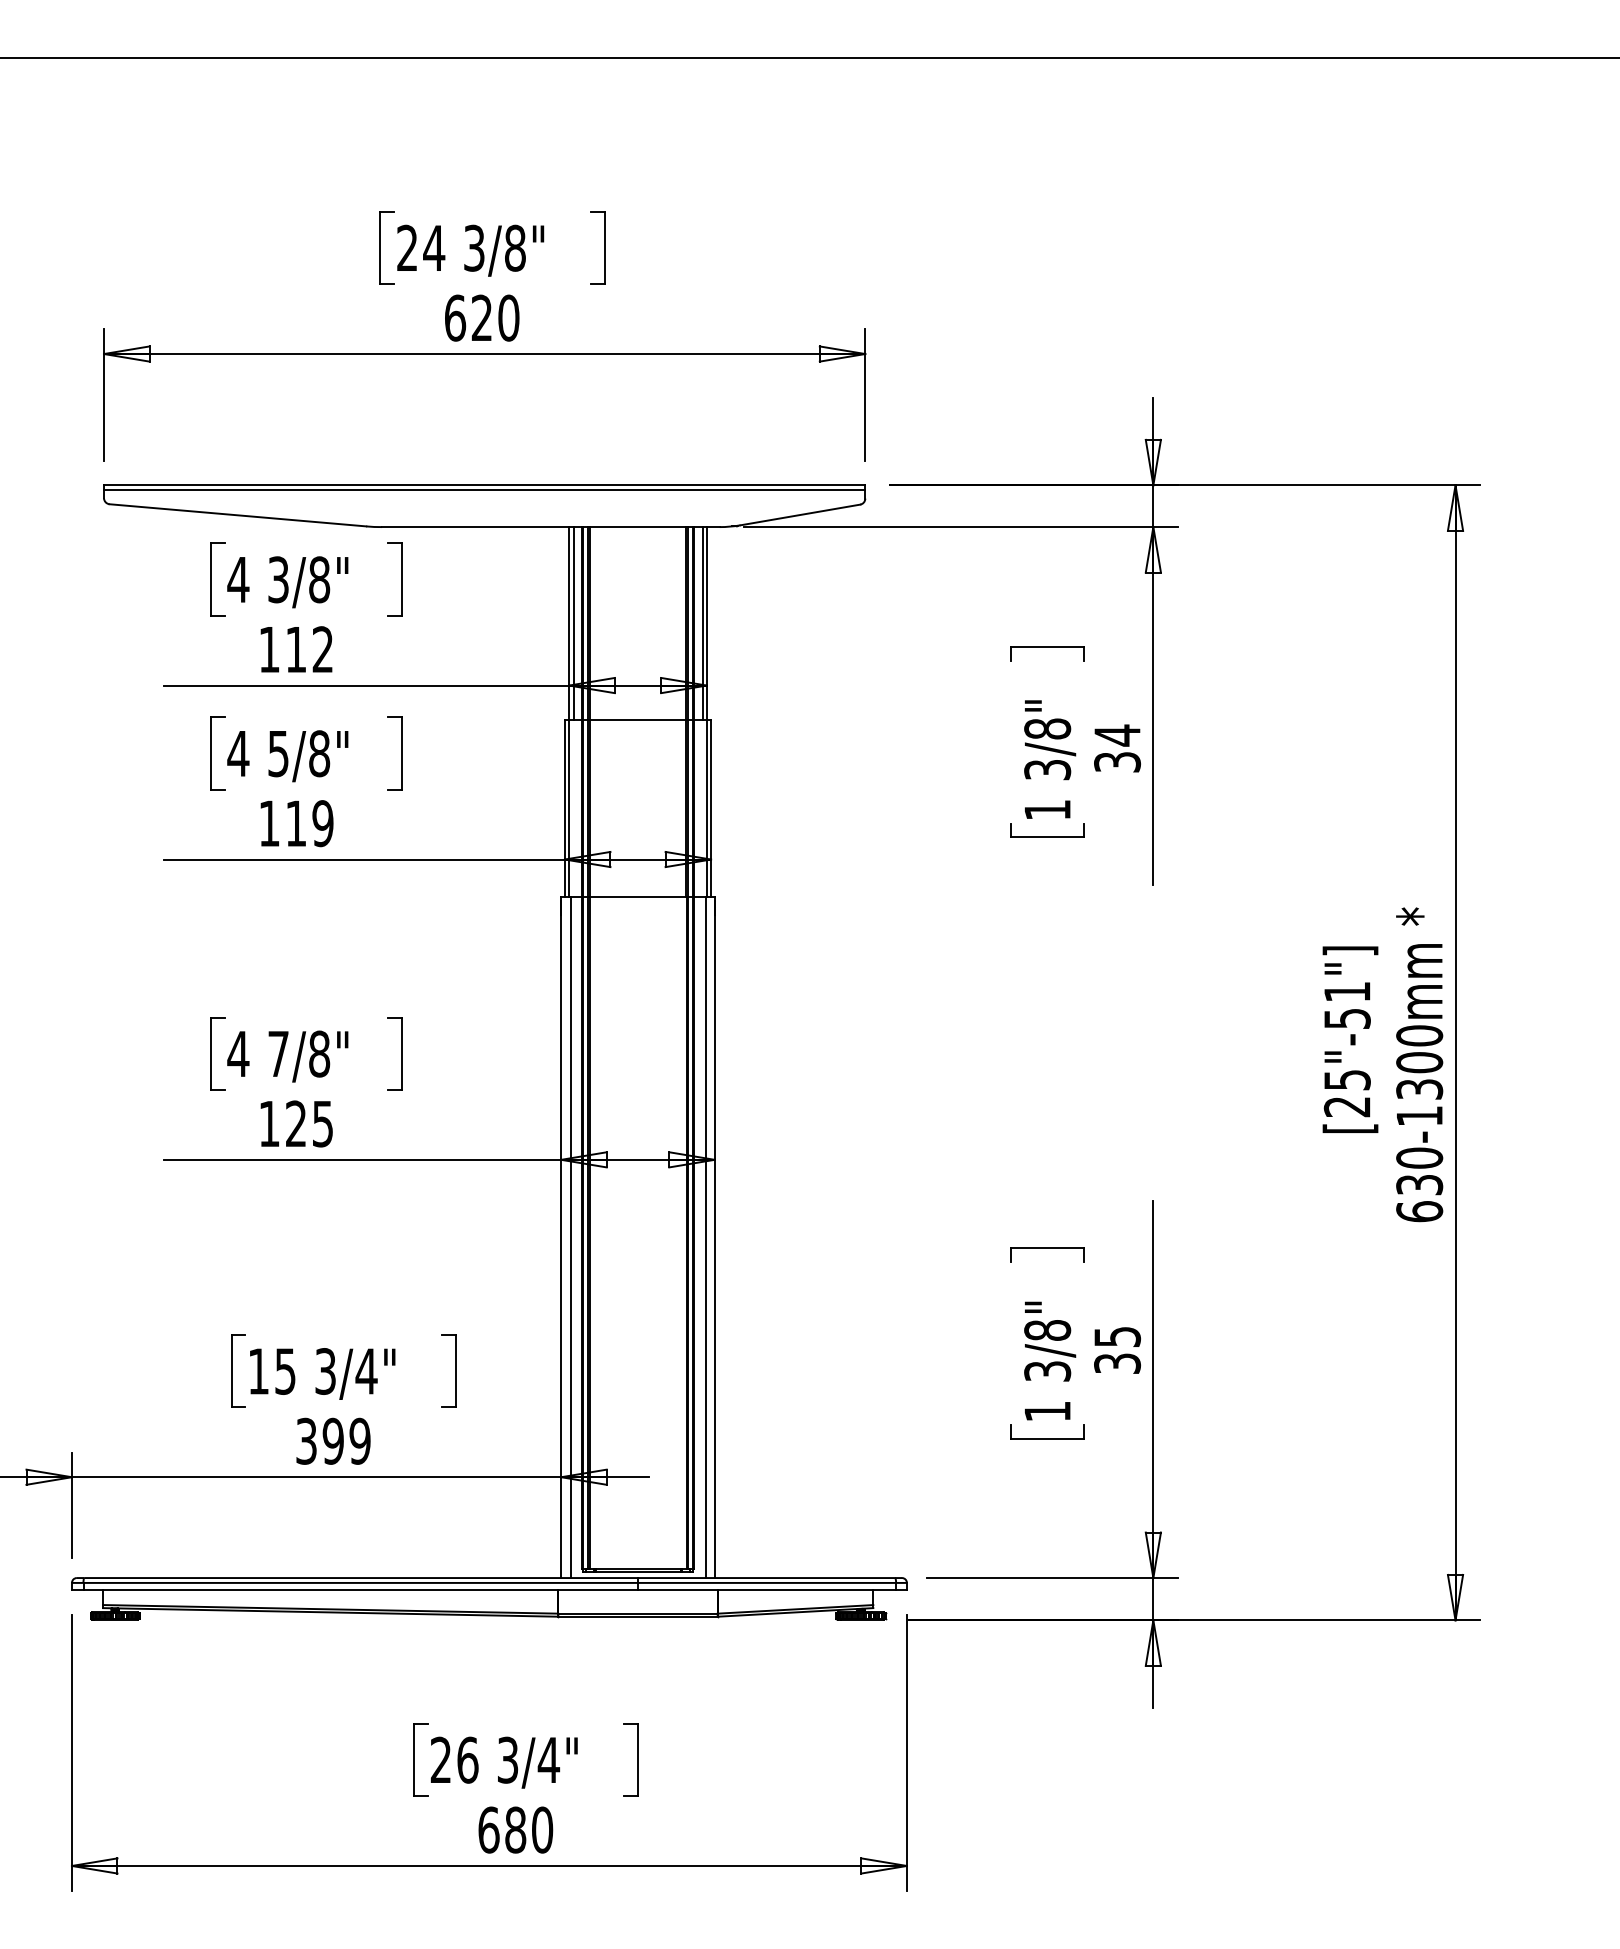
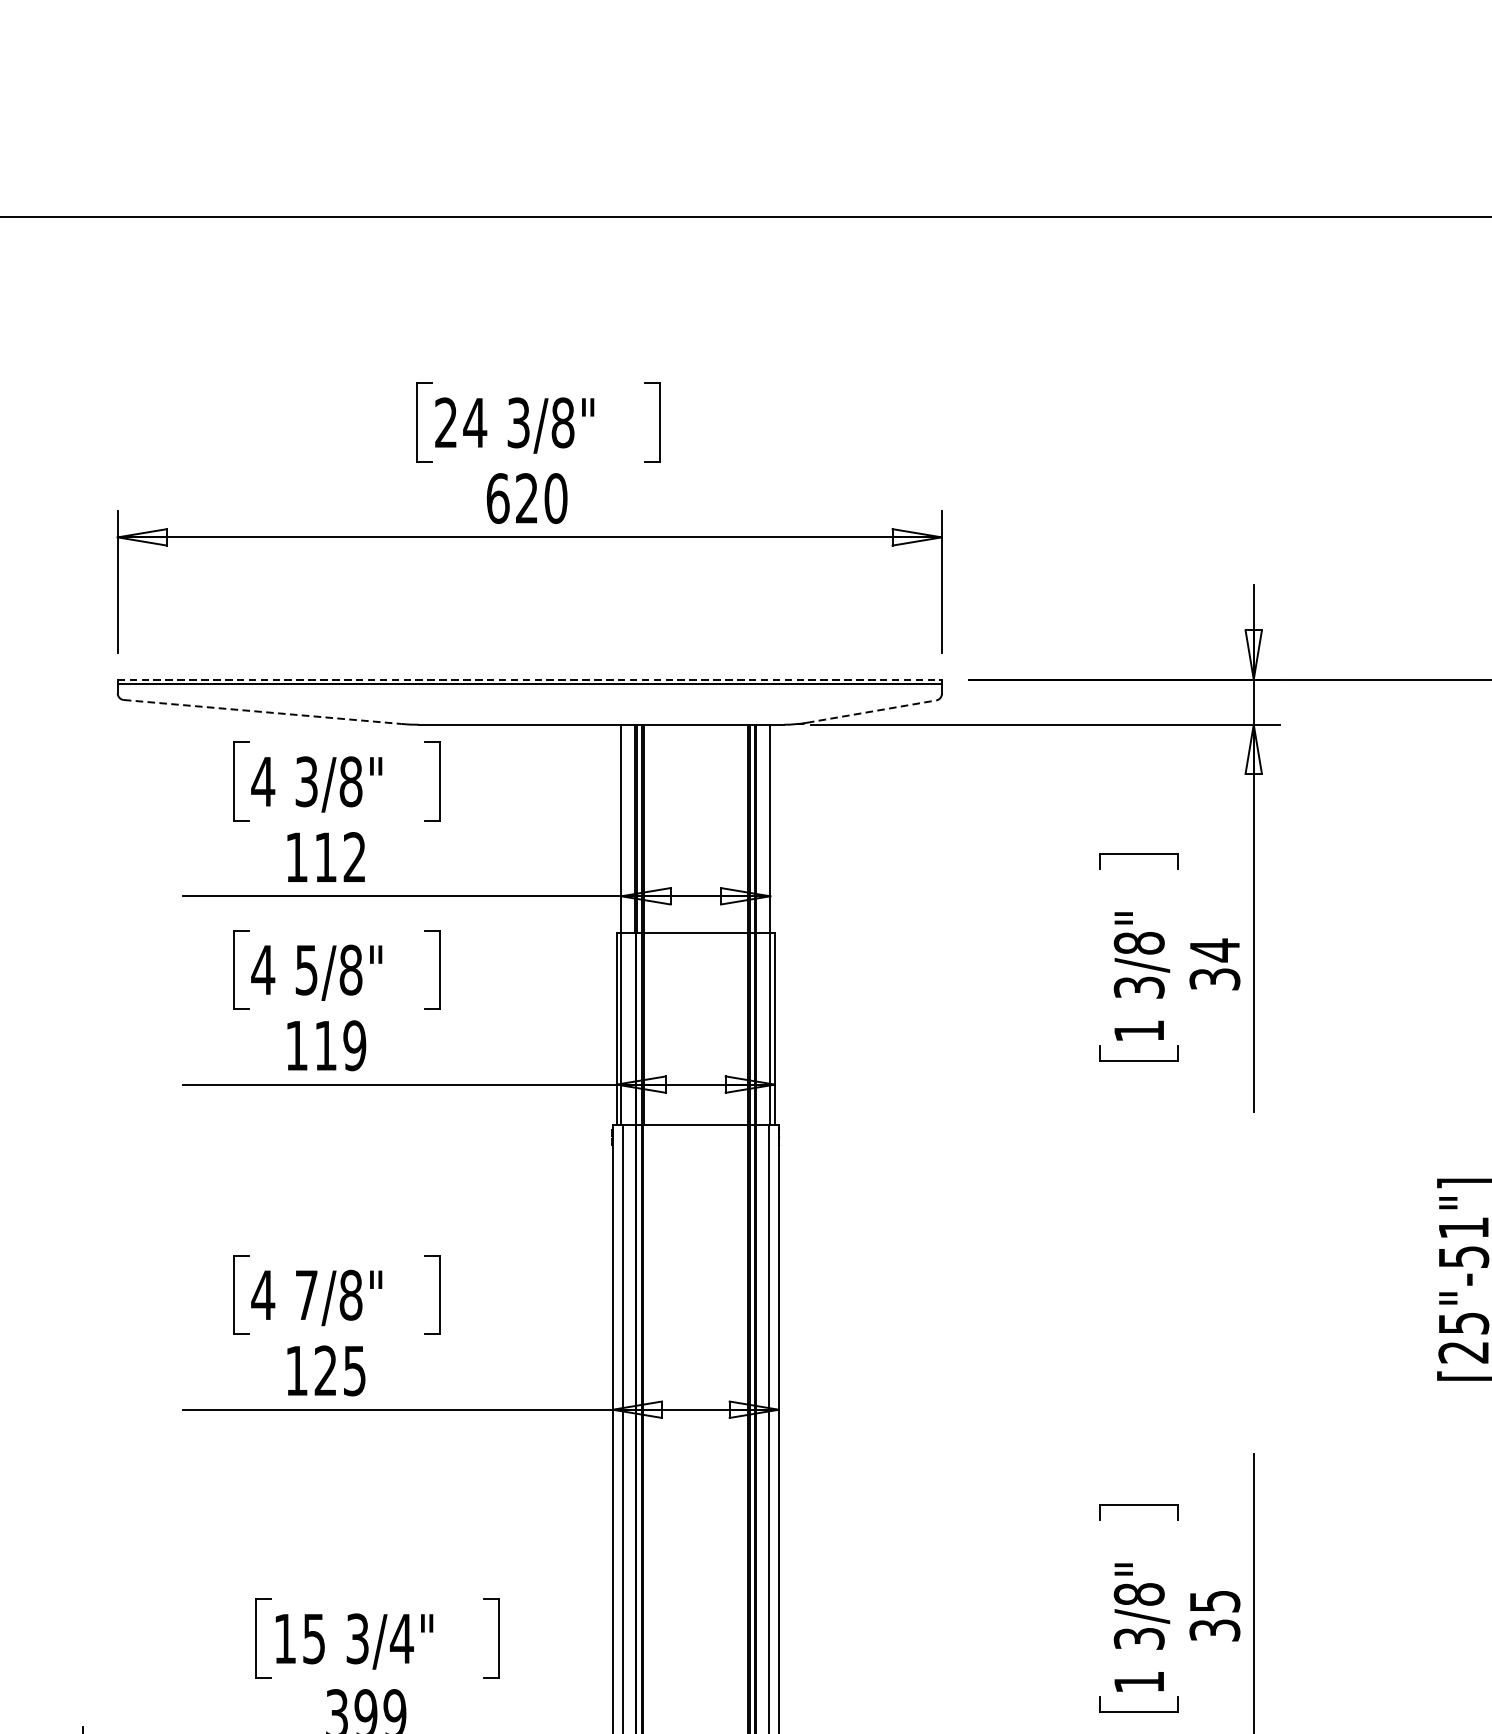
line: (484, 485) -> (529, 679), solid -> dashed
line: (800, 514) -> (871, 711), solid -> dashed
line: (237, 515) -> (262, 712), solid -> dashed
line: (573, 623) -> (625, 829), removed
line: (702, 623) -> (765, 829), removed

